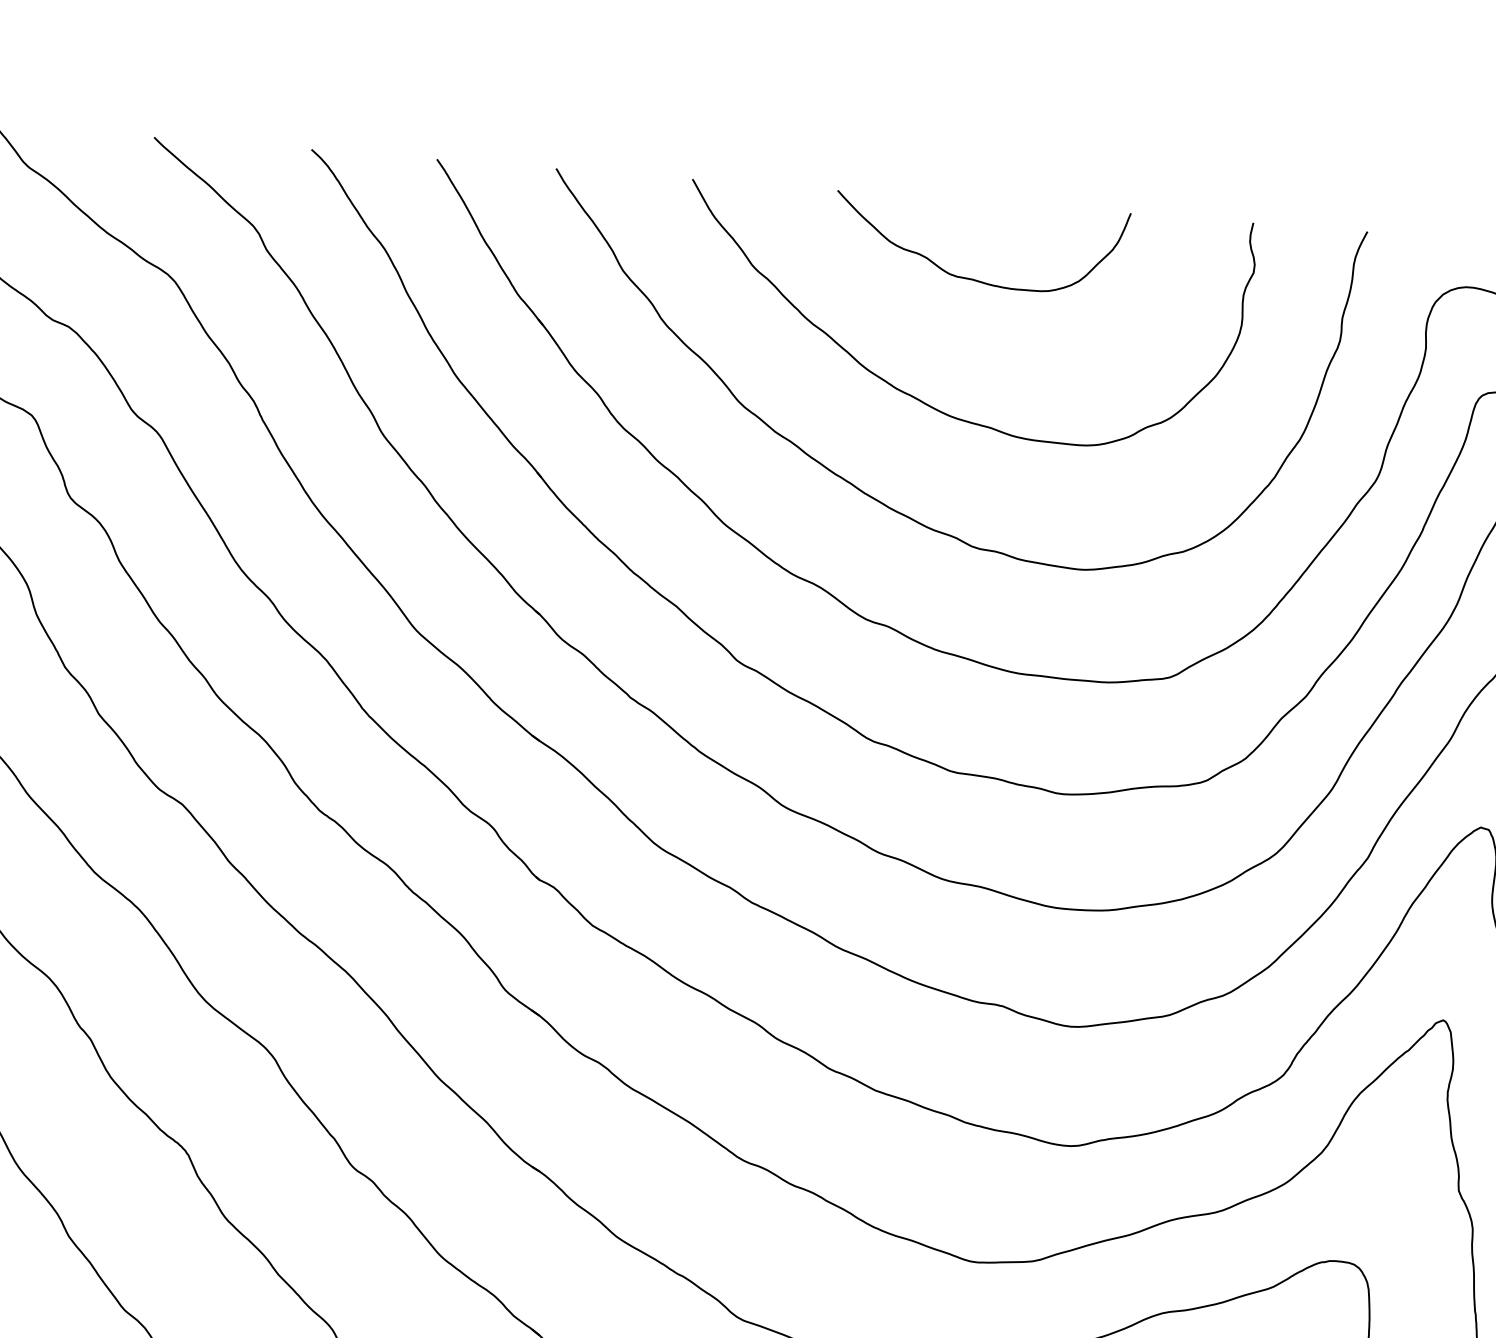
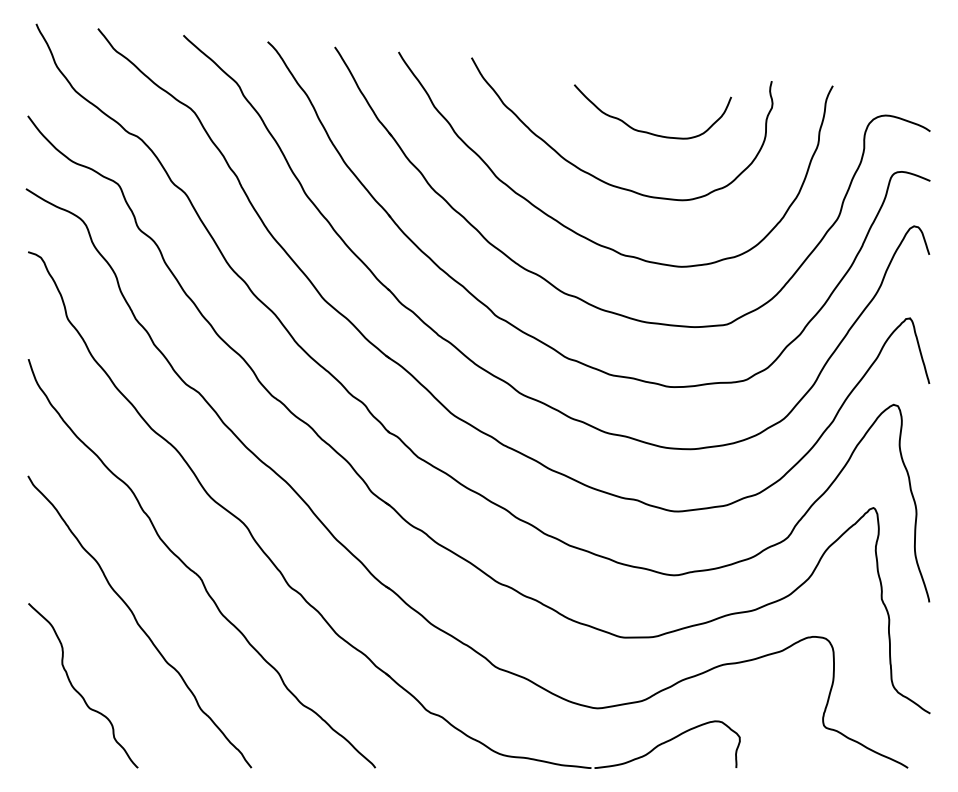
curve: (974, 277) -> (647, 131), moved

